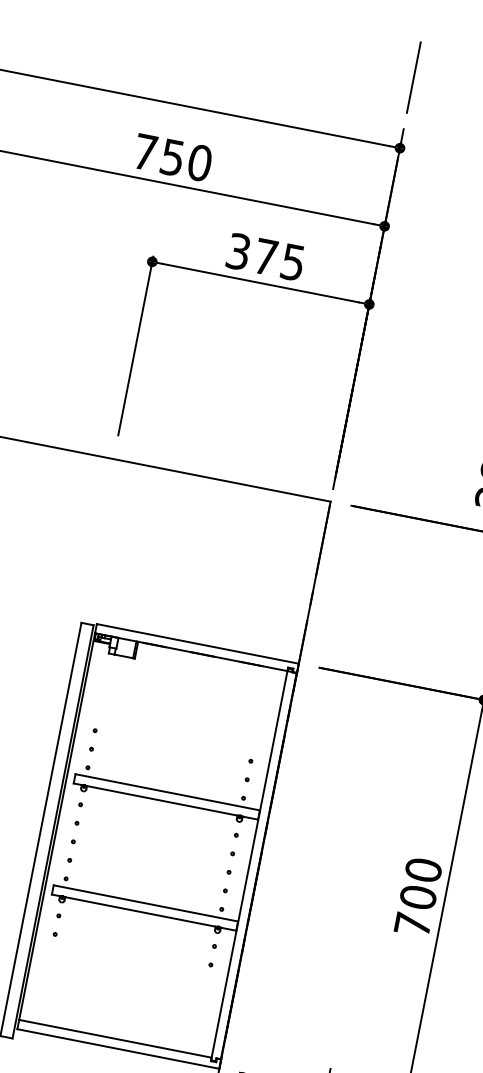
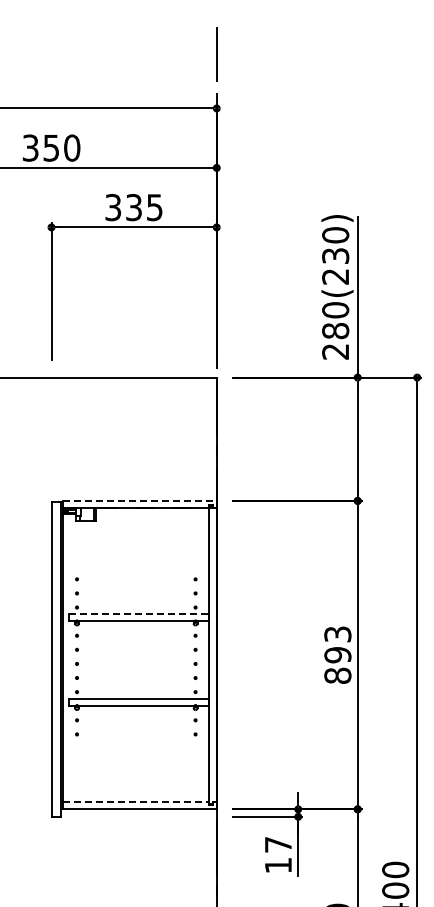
text: (145, 151) -> (30, 147), 750 -> 350
text: (265, 256) -> (133, 207), 375 -> 335
line: (197, 643) -> (139, 500), solid -> dashed
line: (168, 792) -> (139, 614), solid -> dashed
text: (417, 896) -> (337, 654), 700 -> 893
line: (115, 1039) -> (136, 802), solid -> dashed

